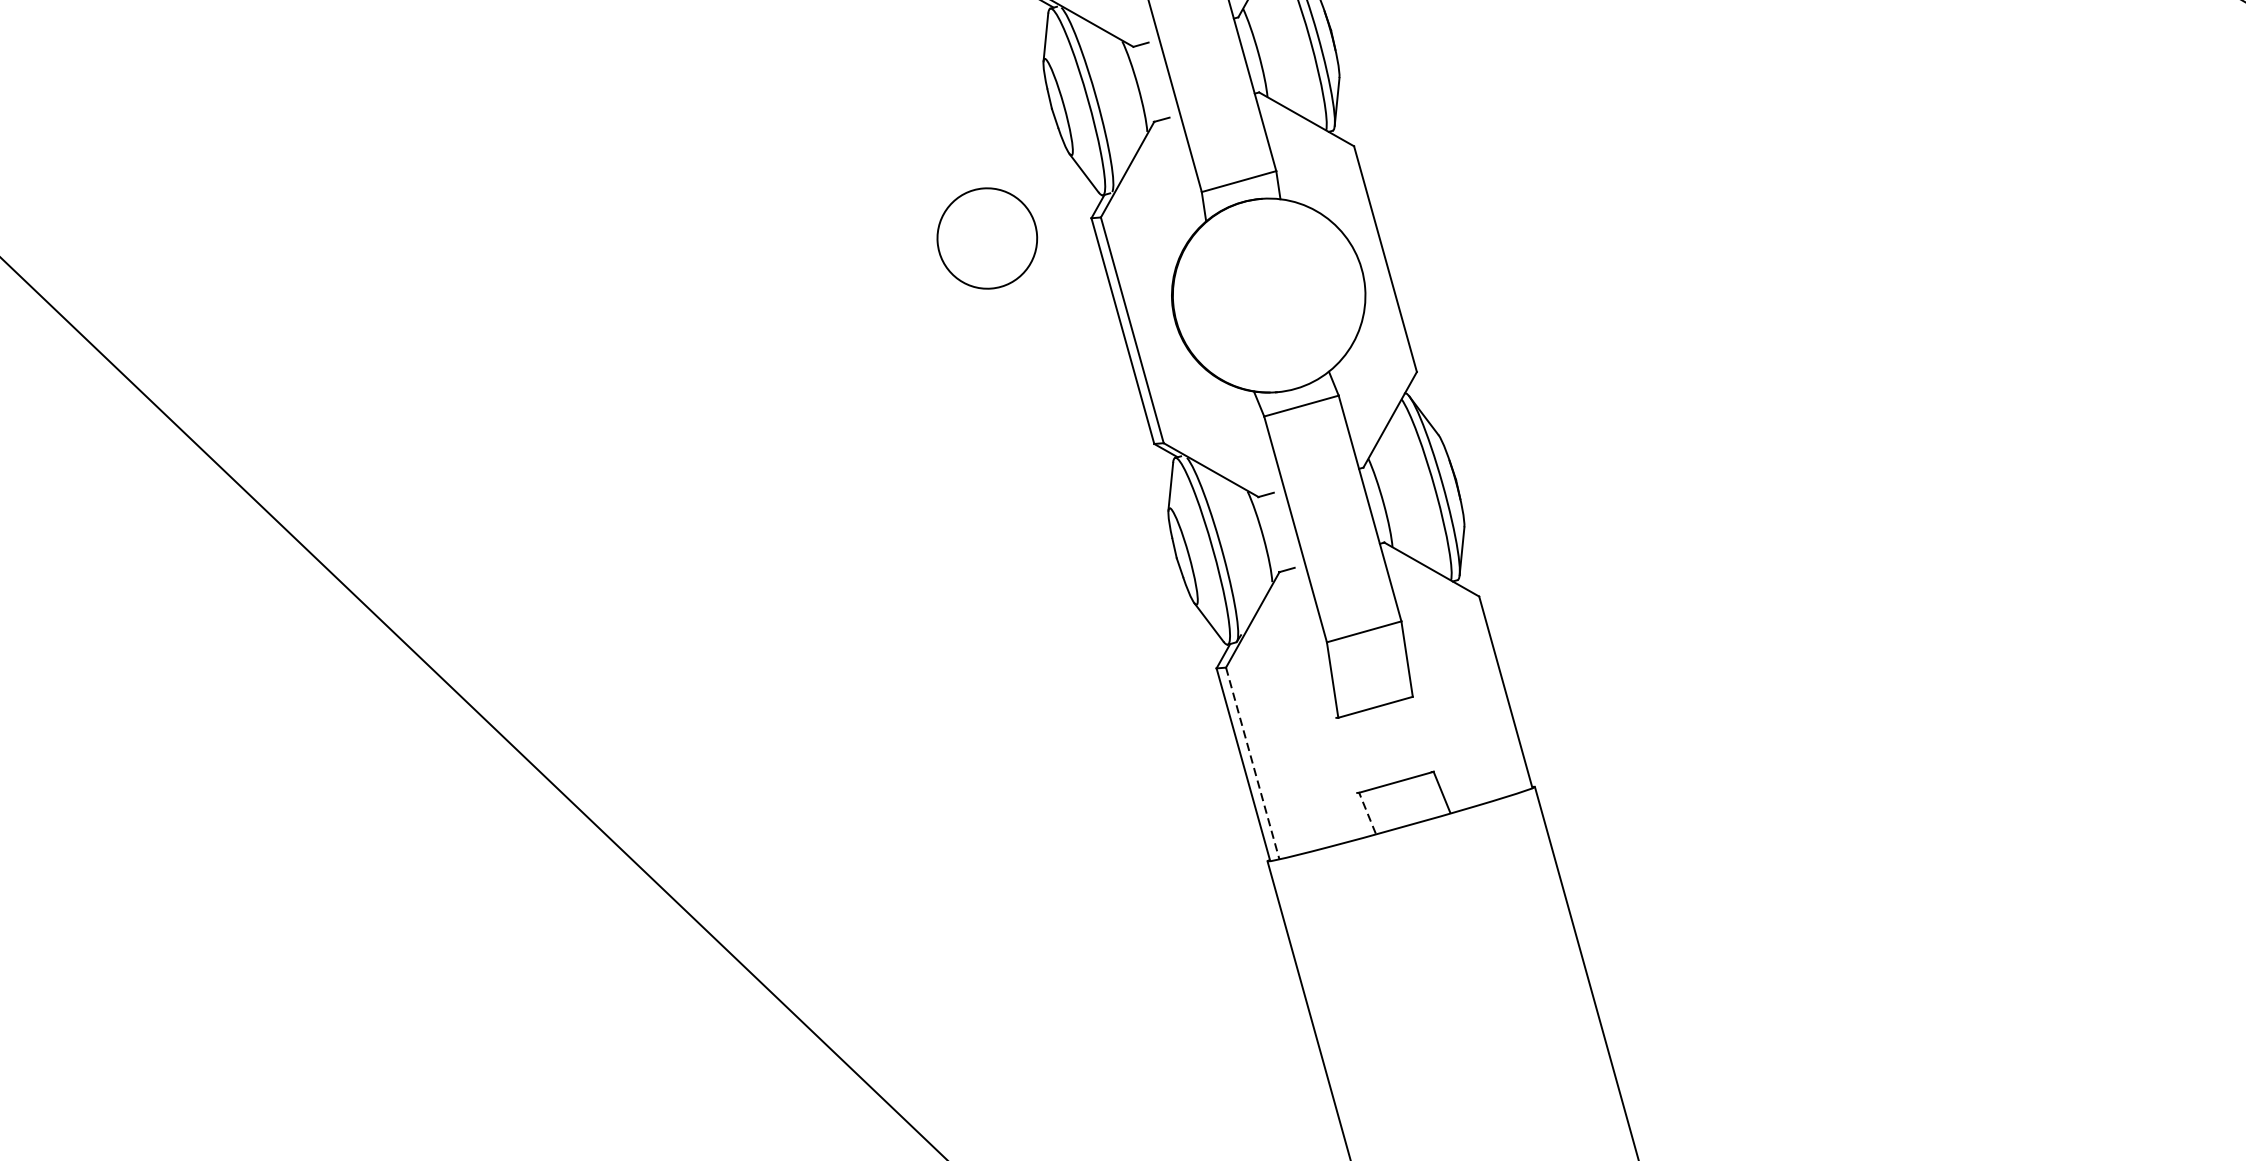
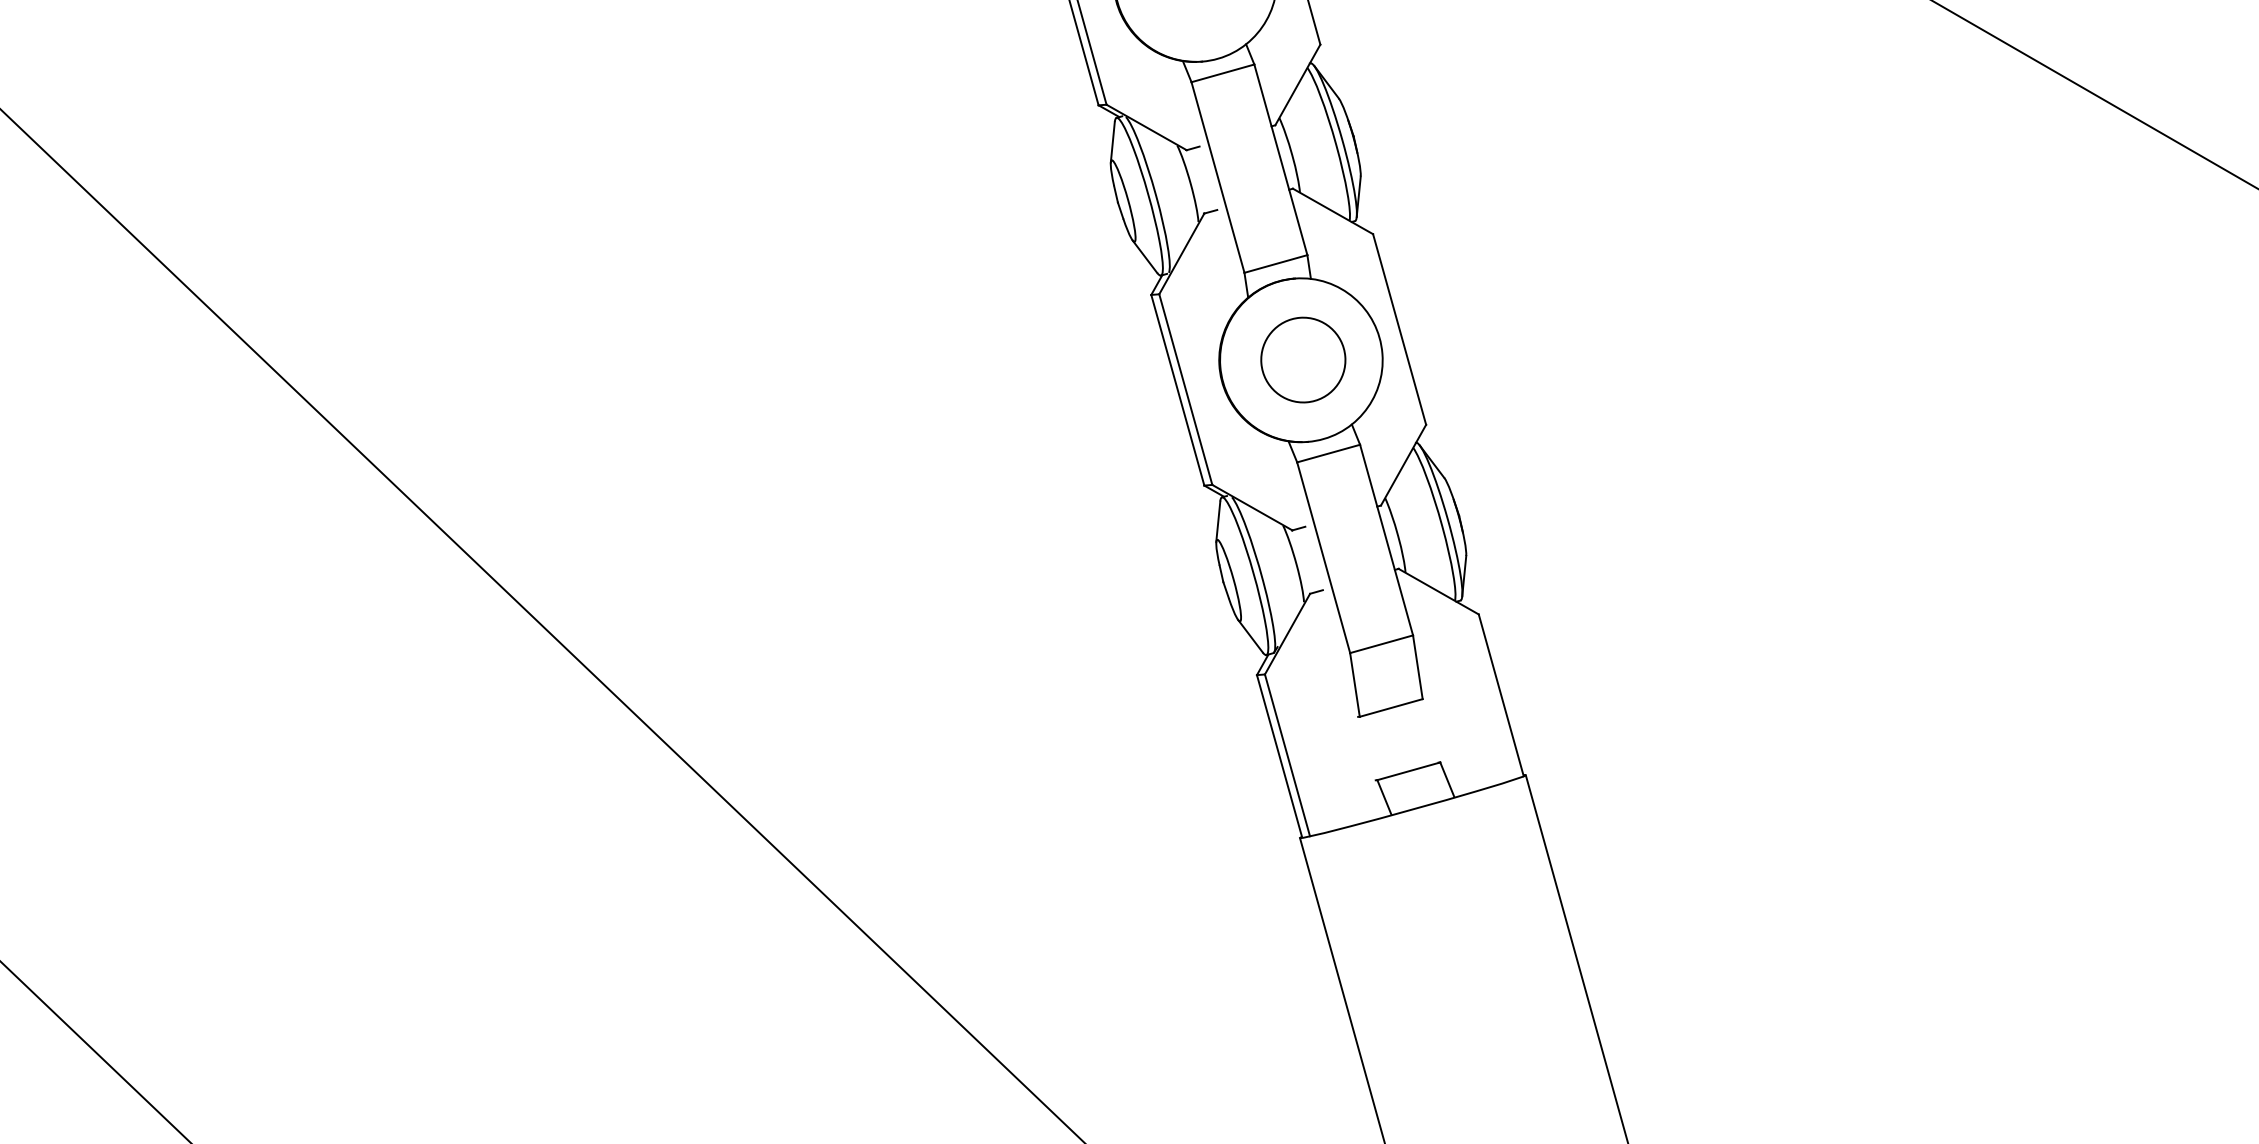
part: (987, 237) -> (1303, 359), moved
line: (1252, 763) -> (1287, 755), dashed -> solid
line: (1367, 813) -> (1384, 797), dashed -> solid

